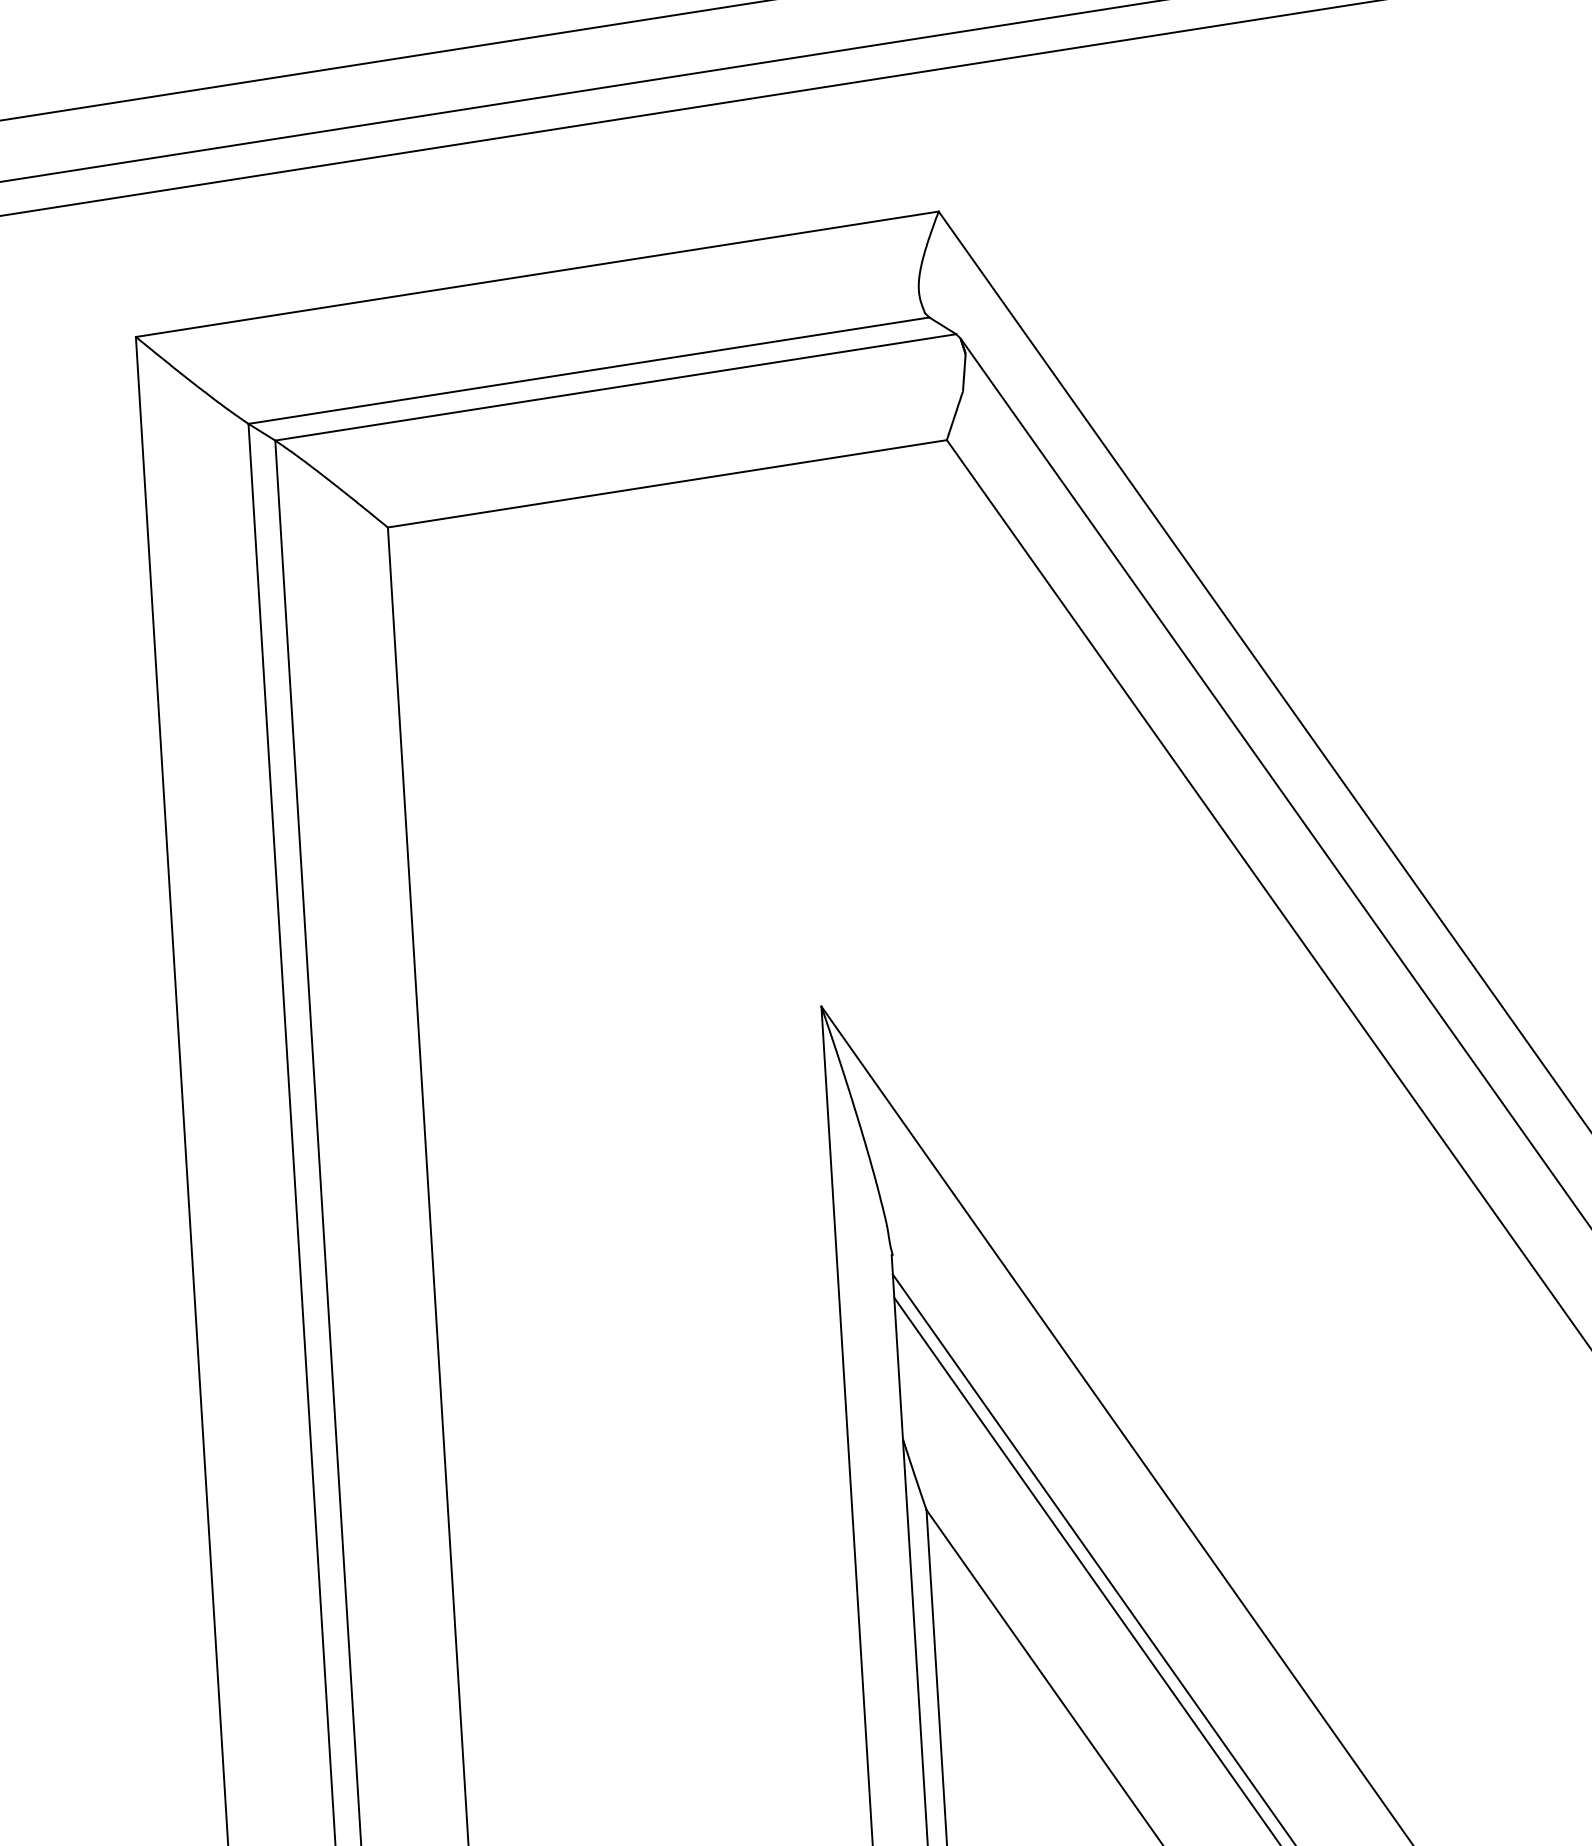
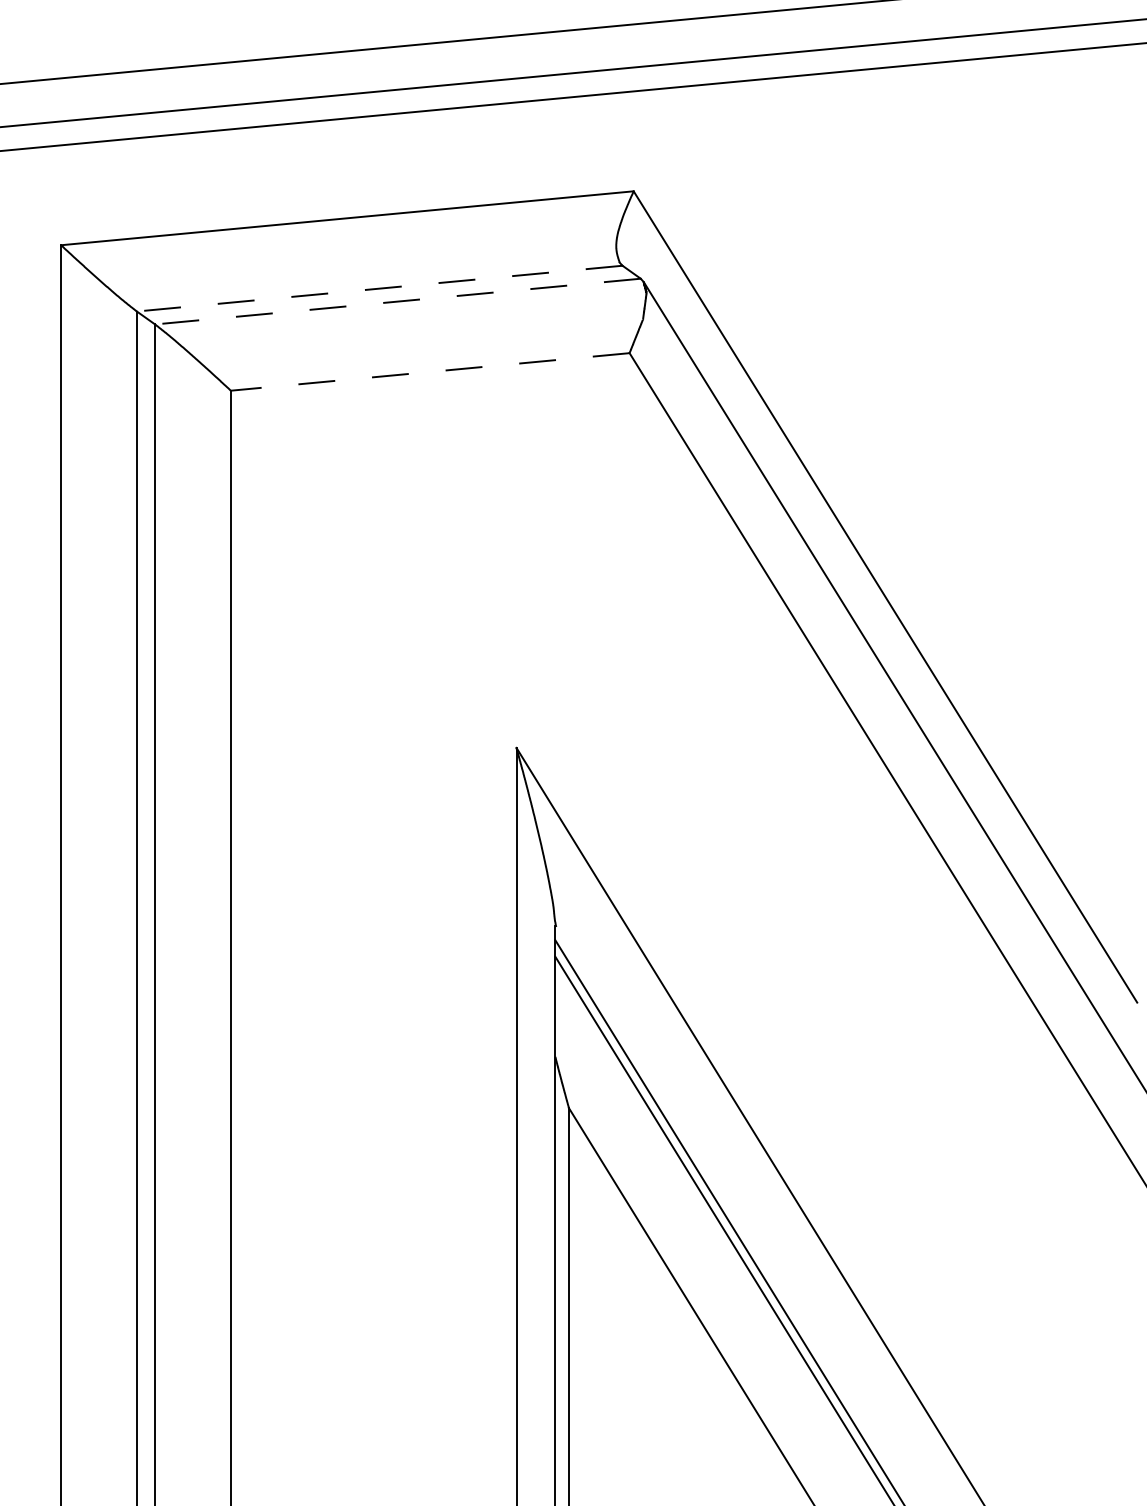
line: (588, 370) -> (379, 288), solid -> dashed
line: (615, 387) -> (397, 301), solid -> dashed
line: (666, 483) -> (429, 371), solid -> dashed

